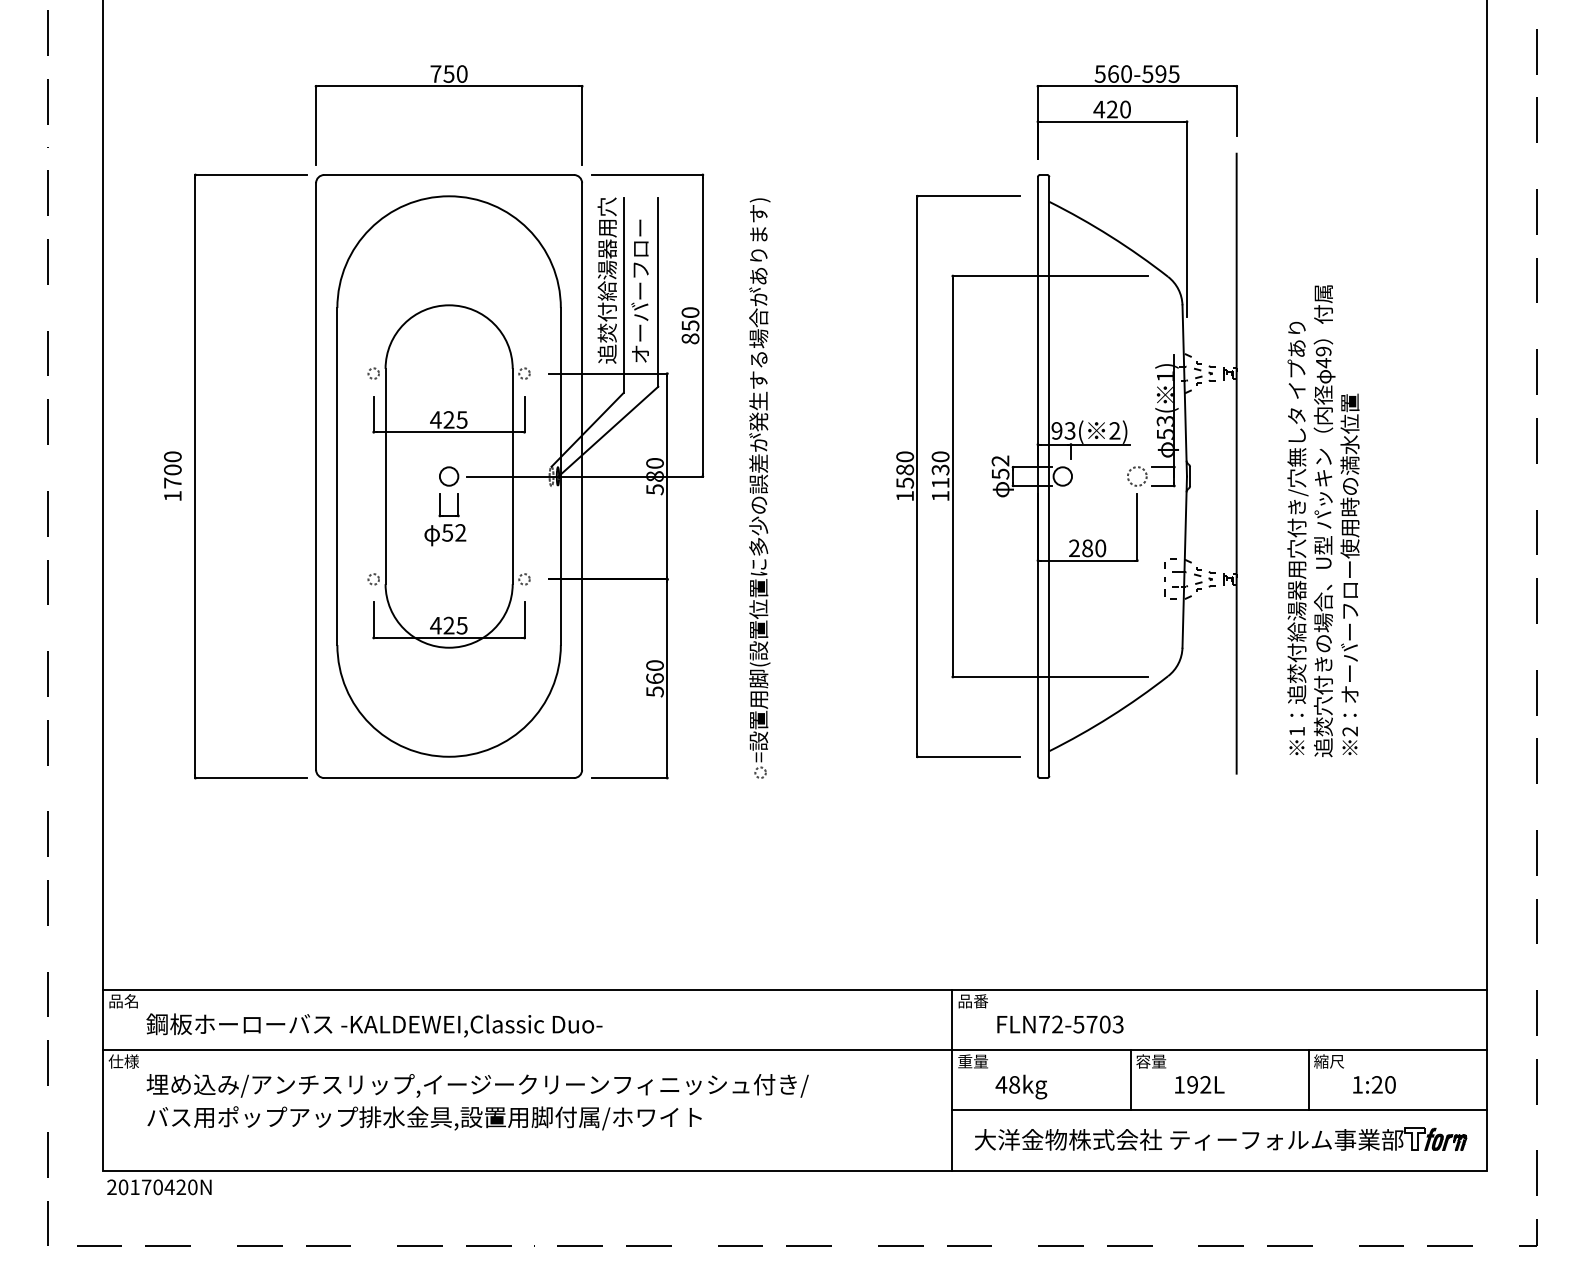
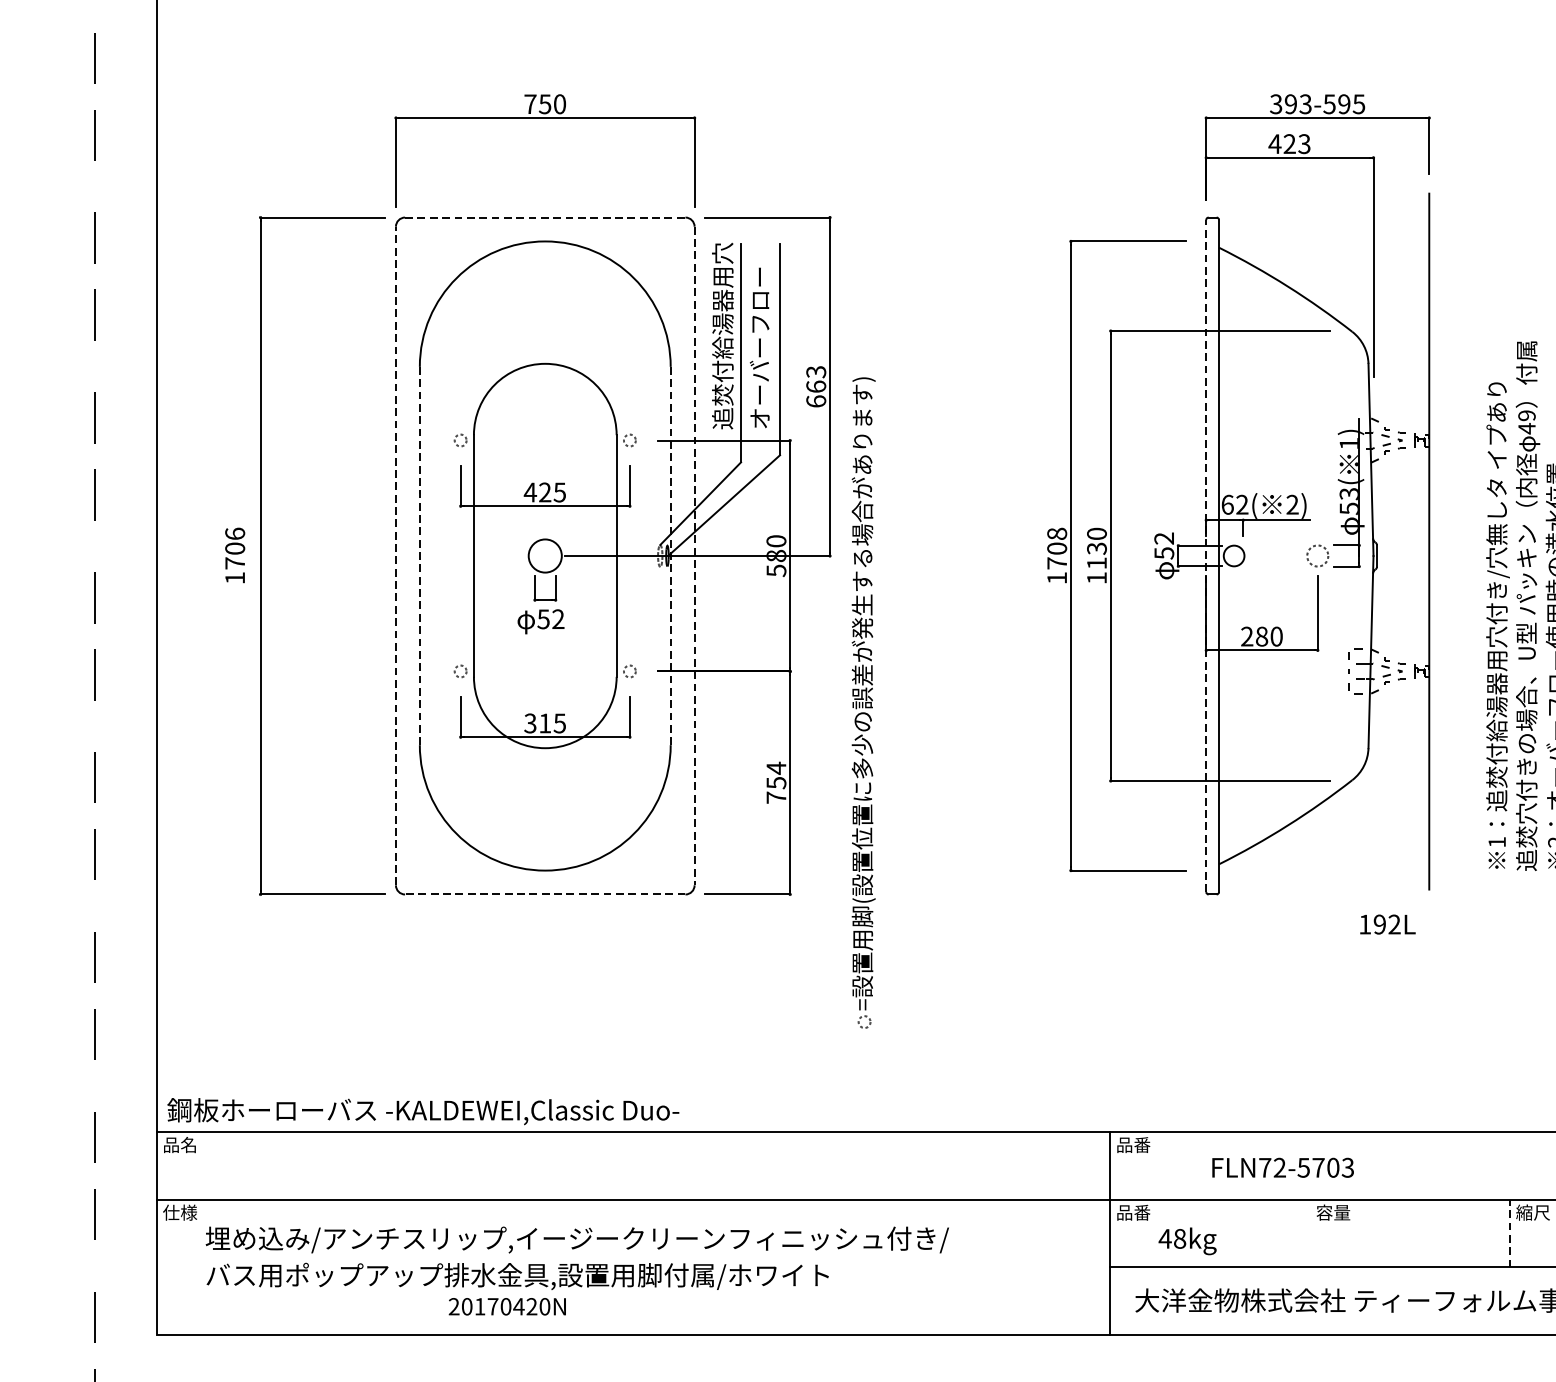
text: (1113, 73) -> (1291, 103), 560-595 -> 393-595
text: (1125, 109) -> (1304, 144), 420 -> 423
line: (449, 175) -> (545, 218), solid -> dashed
text: (690, 325) -> (816, 386), 850 -> 663
text: (1063, 430) -> (1234, 504), 93( -> 62(
text: (172, 456) -> (234, 533), 1700 -> 1706
text: (905, 469) -> (1057, 548), 1580 -> 1708
line: (316, 476) -> (396, 555), solid -> dashed
line: (337, 476) -> (419, 555), solid -> dashed
circle: (448, 476) -> (544, 555), size x1.6
line: (560, 476) -> (670, 555), solid -> dashed
line: (1037, 476) -> (1205, 555), solid -> dashed
line: (582, 477) -> (694, 557), solid -> dashed
part: (759, 488) -> (863, 703), moved
text: (442, 625) -> (537, 723), 425 -> 315
text: (654, 678) -> (775, 782), 560 -> 754
line: (449, 778) -> (545, 894), solid -> dashed
text: (1060, 1024) -> (1283, 1167), moved
text: (374, 1025) -> (423, 1111), moved
text: (973, 1061) -> (1133, 1212), 重量 -> 品番
line: (1130, 1079) -> (1310, 1232), removed
line: (1308, 1079) -> (1509, 1232), solid -> dashed
text: (1199, 1084) -> (1387, 924), moved
text: (159, 1187) -> (507, 1306), moved

